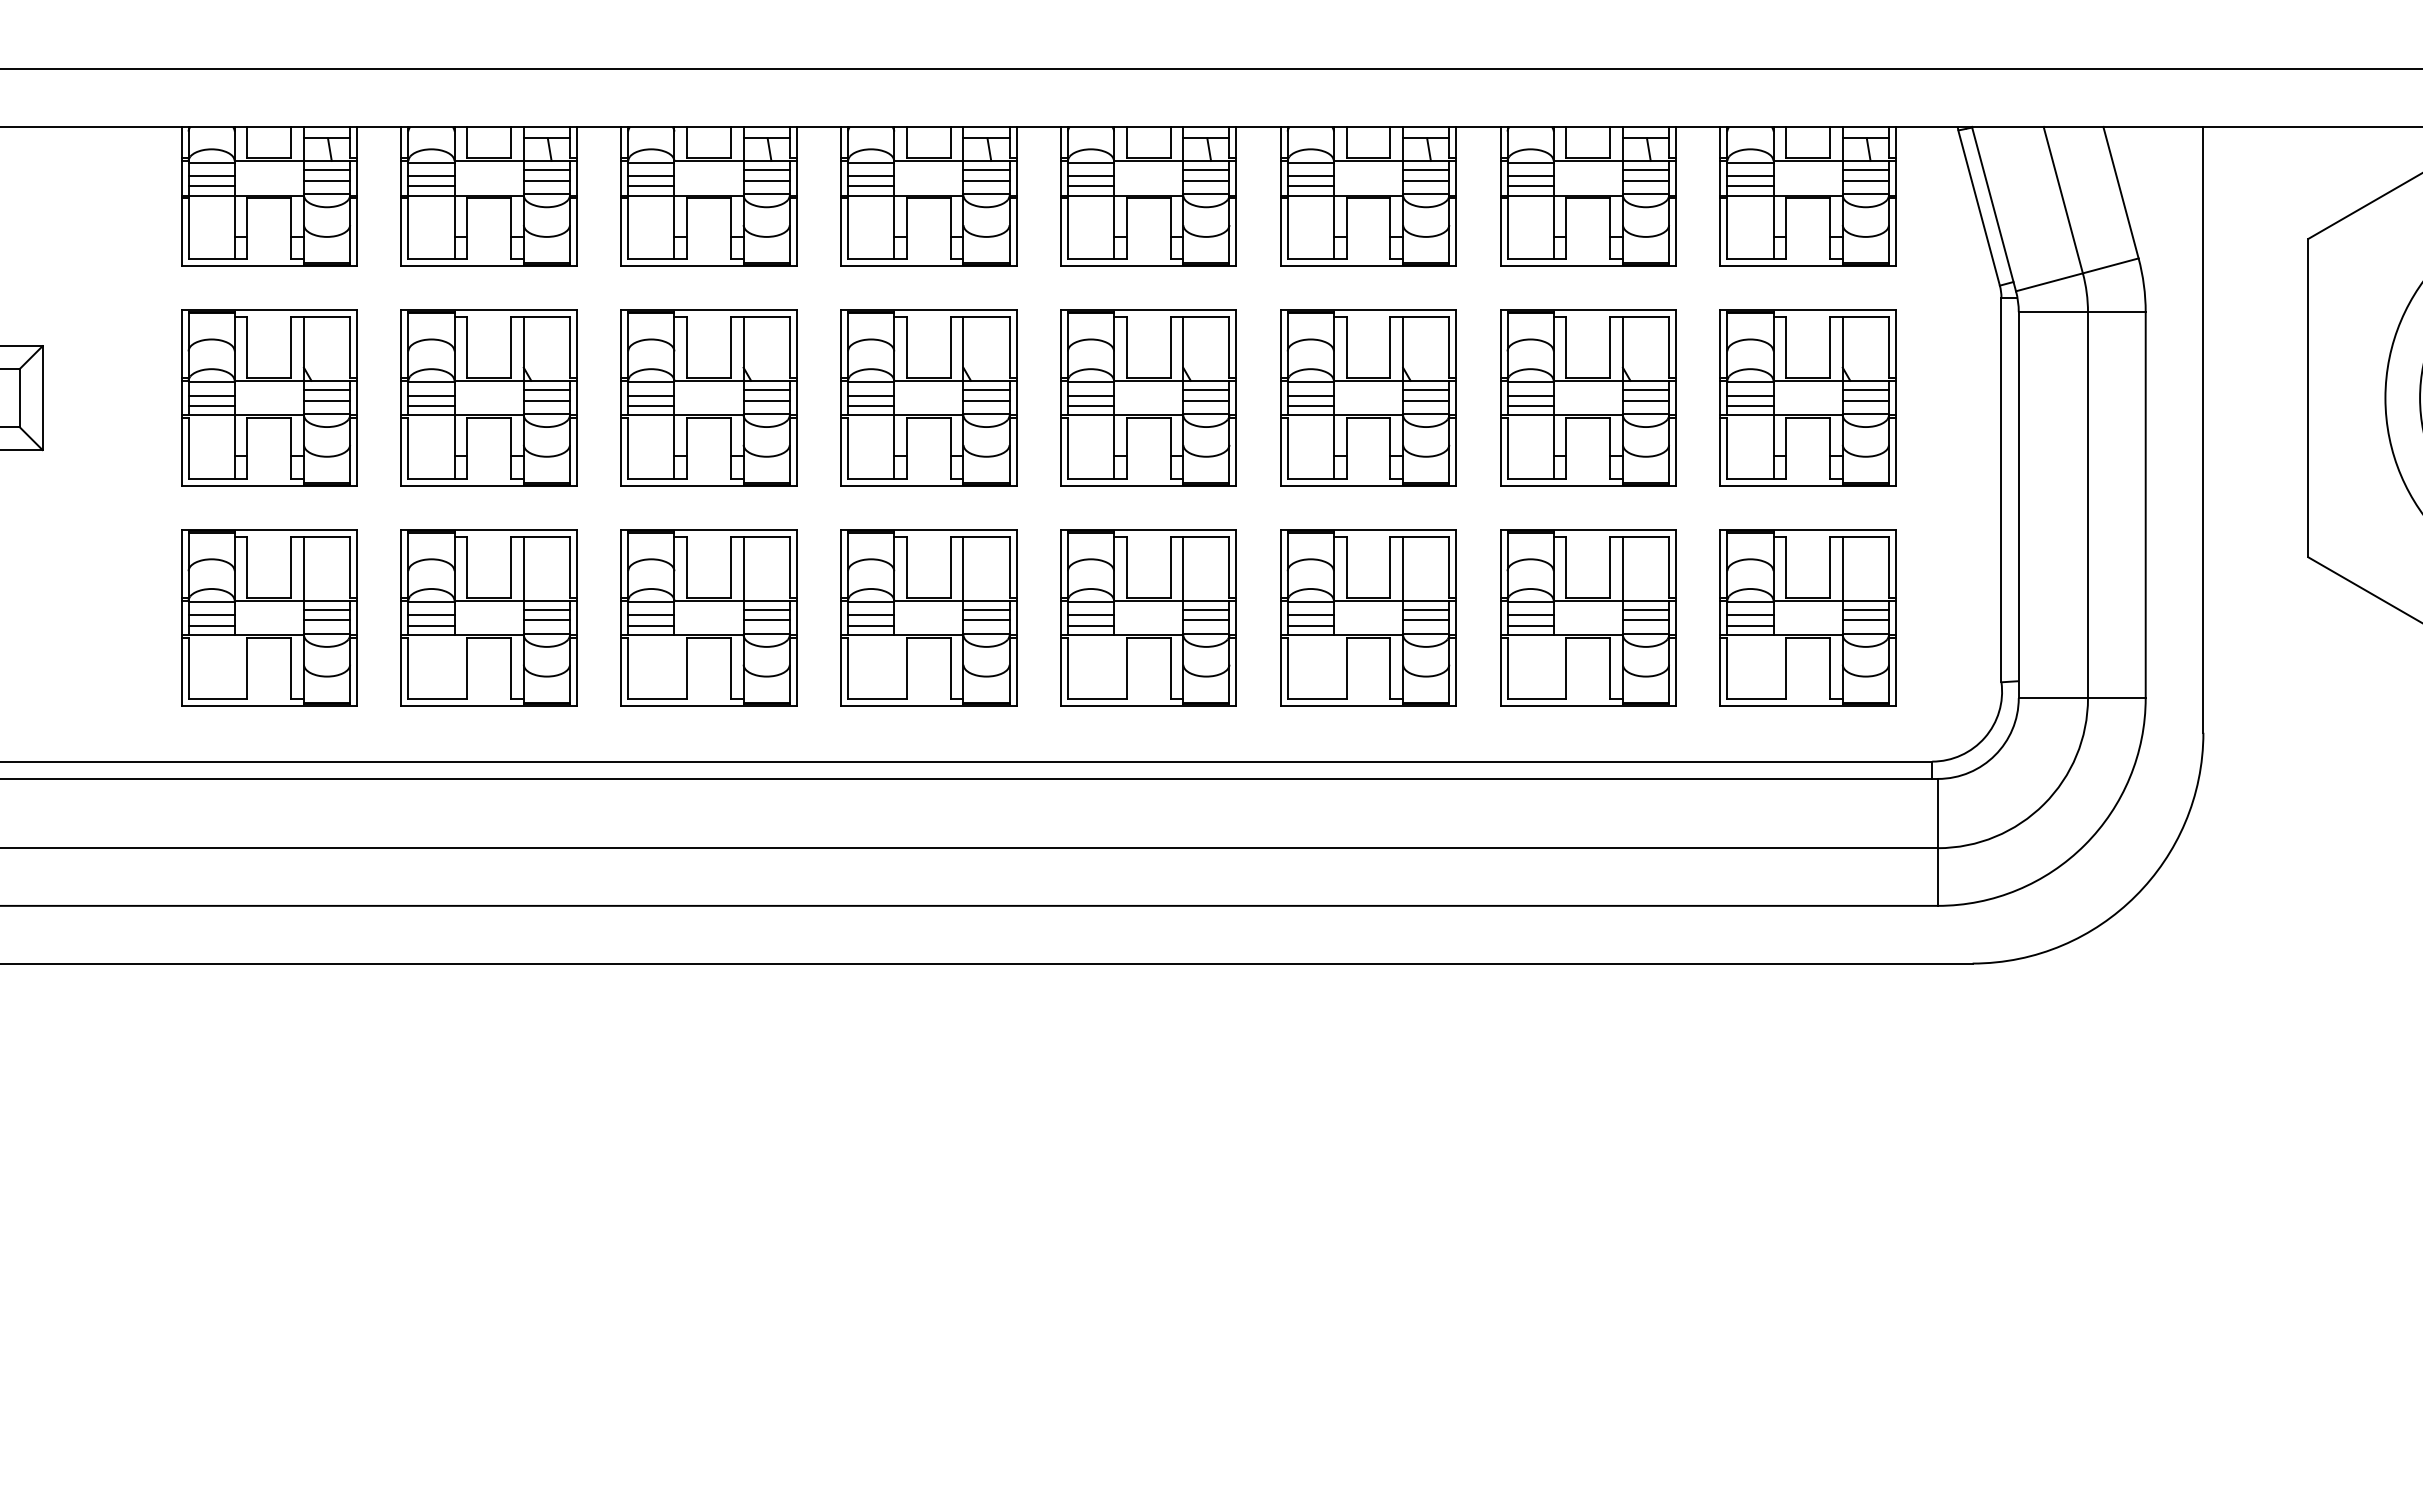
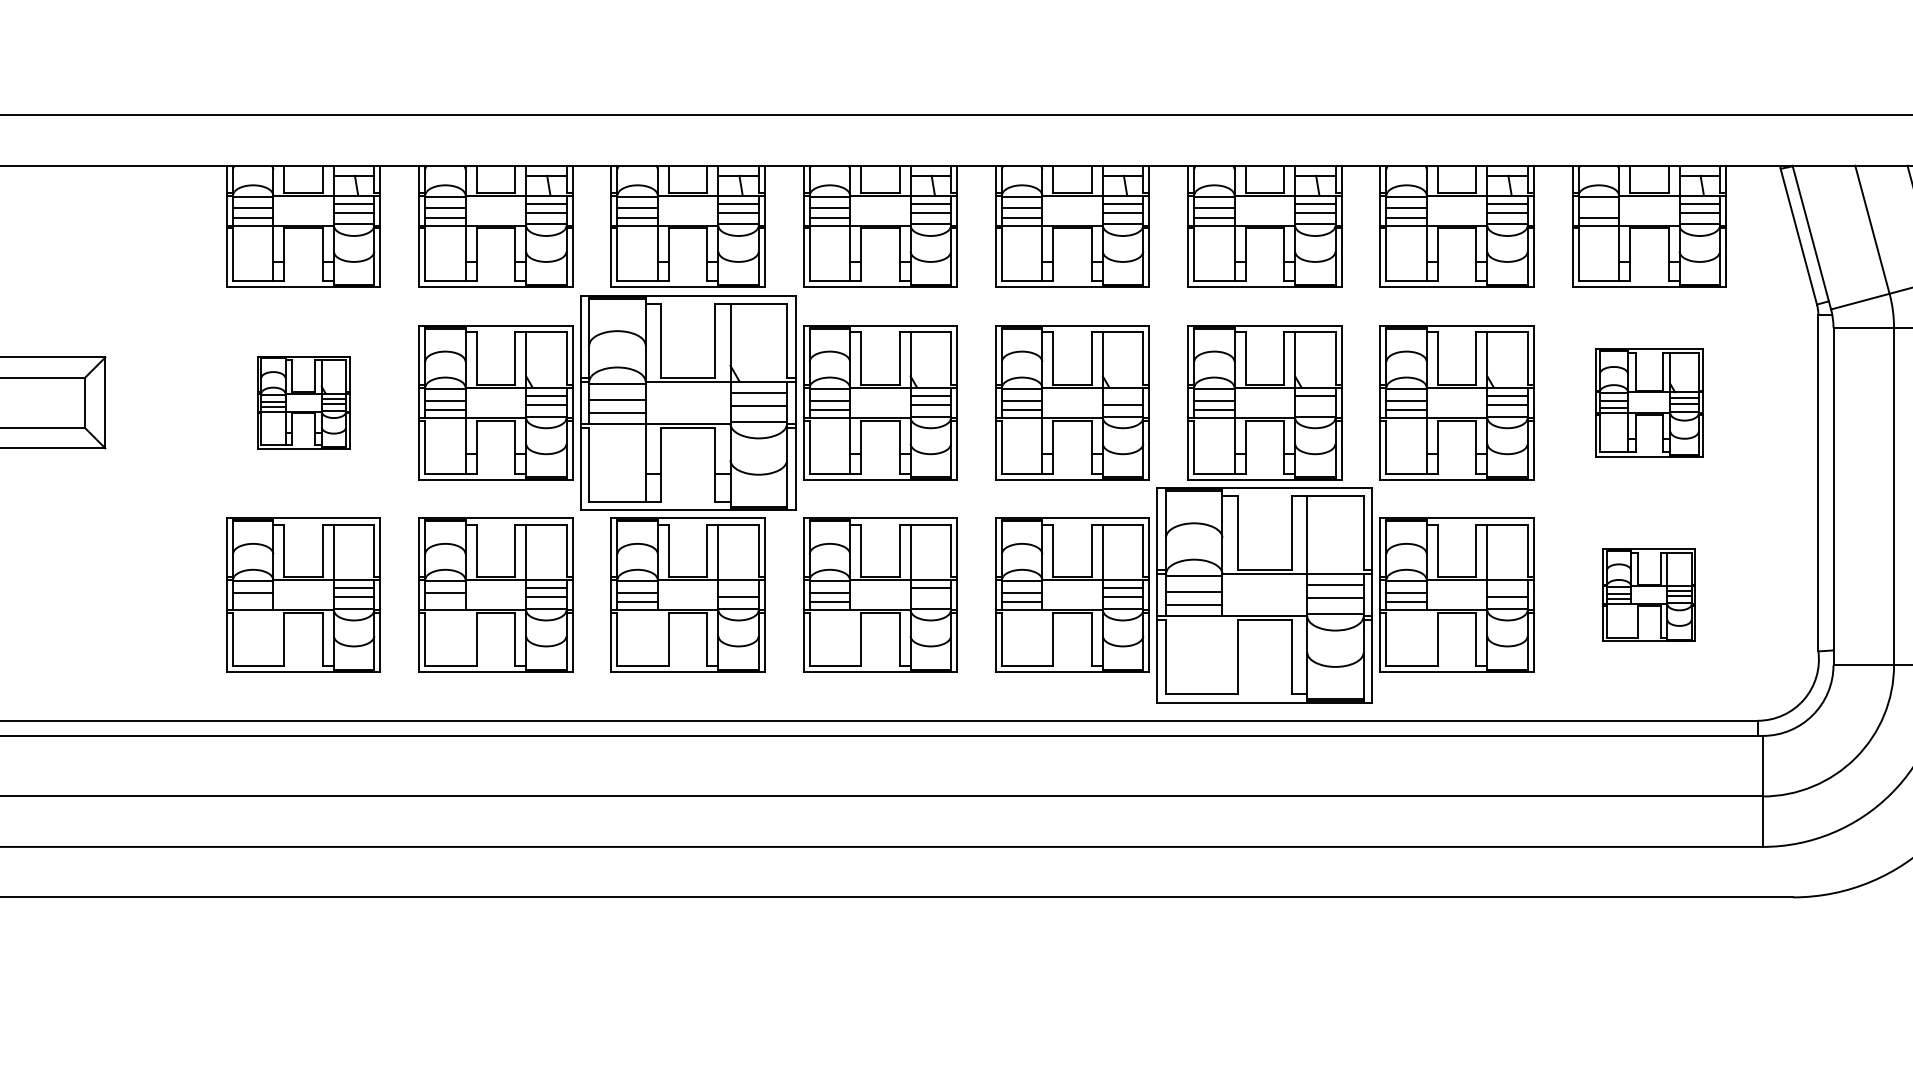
line: (1750, 175) -> (1598, 208), removed
line: (1206, 390) -> (1123, 396), removed
part: (269, 397) -> (303, 402), size x0.6
part: (708, 397) -> (687, 402), size x1.4
part: (1807, 397) -> (1648, 402), size x0.7
line: (1426, 400) -> (1315, 404), removed
line: (766, 609) -> (738, 587), removed
line: (1645, 609) -> (1507, 587), removed
part: (1368, 617) -> (1264, 594), size x1.4
part: (1807, 617) -> (1648, 594), size x0.6
line: (986, 620) -> (930, 597), removed
line: (211, 625) -> (253, 601), removed
line: (431, 625) -> (445, 601), removed

